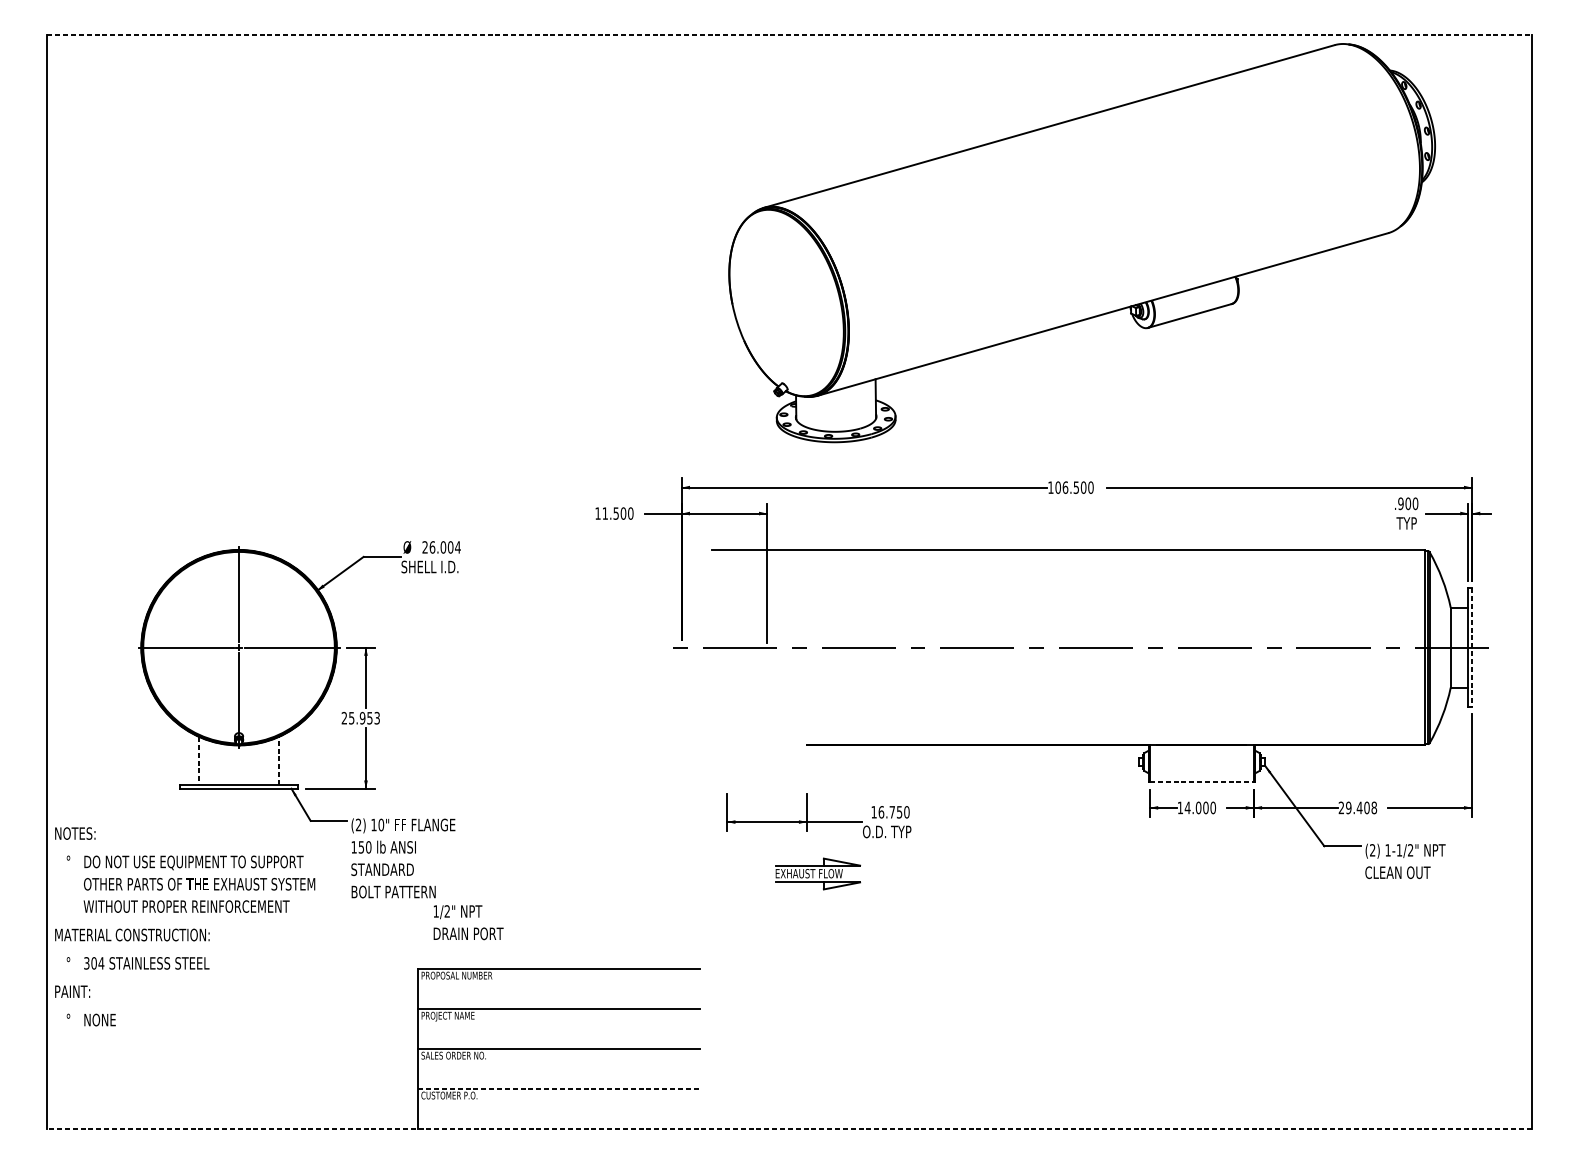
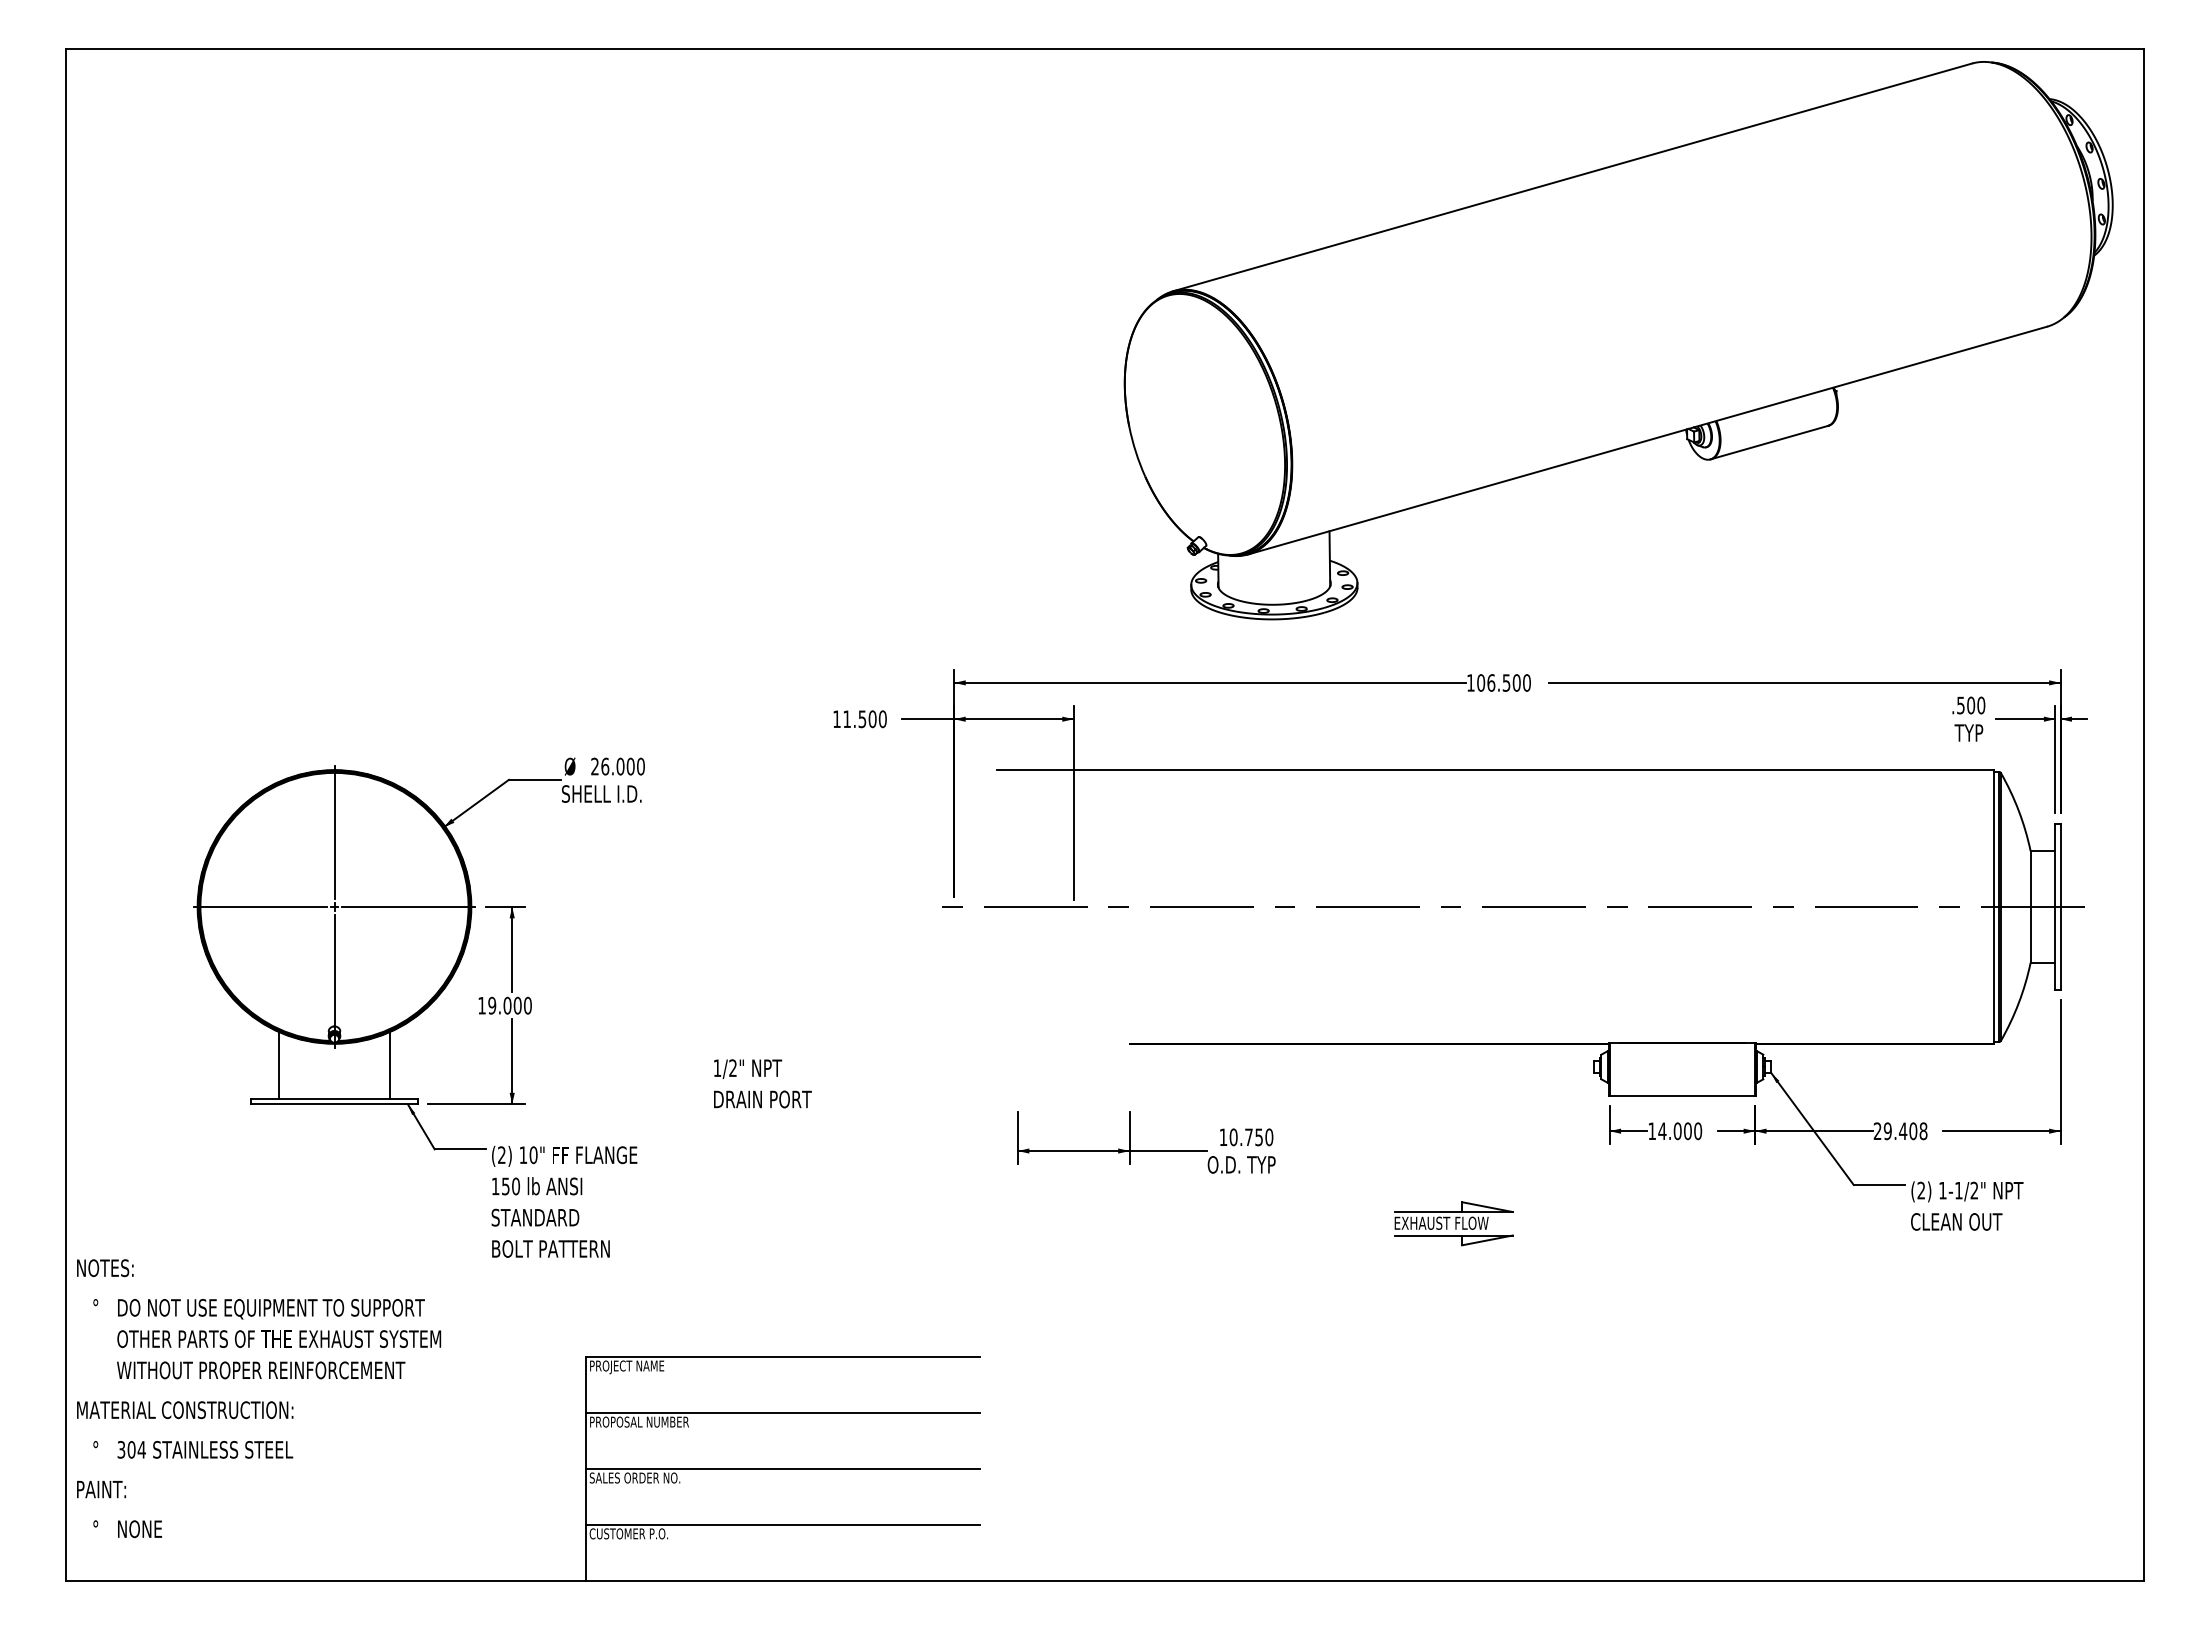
line: (789, 34) -> (1104, 48), dashed -> solid
part: (1082, 243) -> (1618, 340), moved
text: (1400, 503) -> (1960, 705), .900 -> .500
text: (457, 547) -> (640, 766), 26.004 -> 26.000
line: (1472, 648) -> (2060, 907), dashed -> solid
text: (360, 718) -> (504, 1005), 25.953 -> 19.000
line: (199, 760) -> (278, 1065), dashed -> solid
line: (279, 760) -> (390, 1065), dashed -> solid
line: (1202, 782) -> (1682, 1095), dashed -> solid
text: (881, 811) -> (1233, 1136), 16.750 -> 10.750
part: (817, 873) -> (1453, 1223), moved
text: (468, 922) -> (762, 1083), moved
text: (185, 926) -> (259, 1398), moved
text: (463, 976) -> (648, 1367), PROPOSAL NUMBER -> PROJECT NAME
text: (463, 1016) -> (648, 1423), PROJECT NAME -> PROPOSAL NUMBER
line: (559, 1088) -> (783, 1524), dashed -> solid
line: (789, 1129) -> (1104, 1581), dashed -> solid

